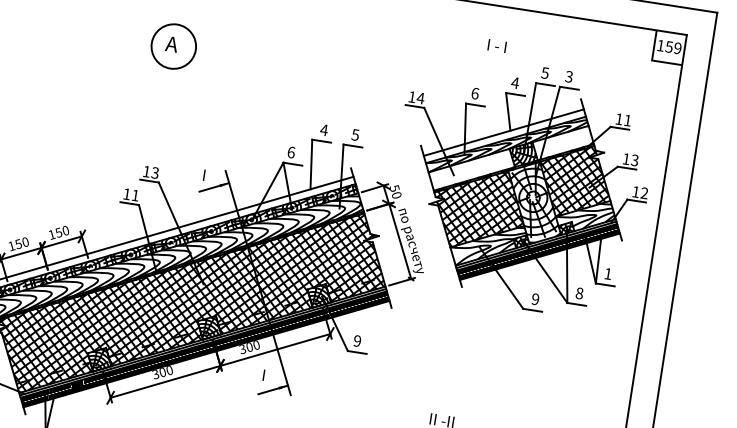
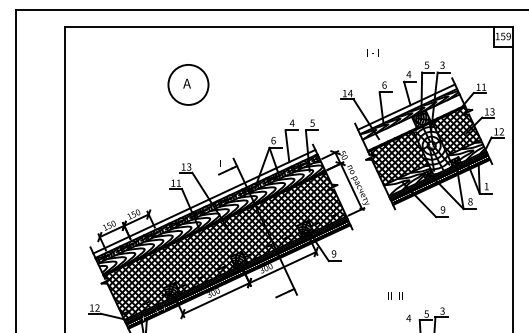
circle: (173, 45) -> (188, 84), size x1.4
text: (496, 45) -> (372, 52), moved

